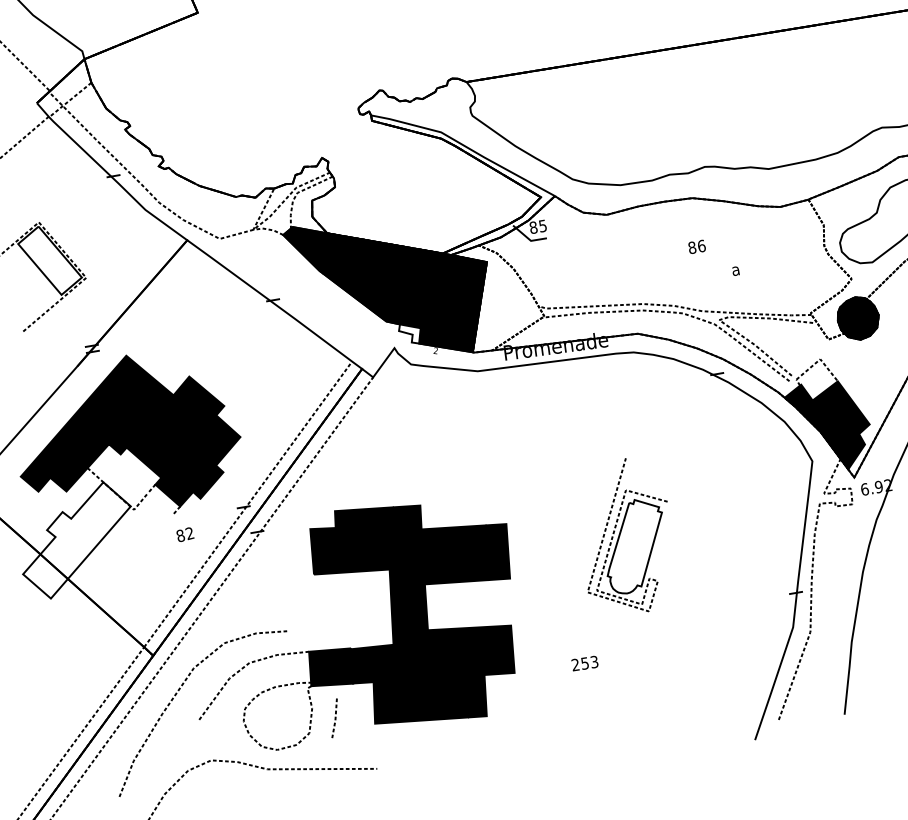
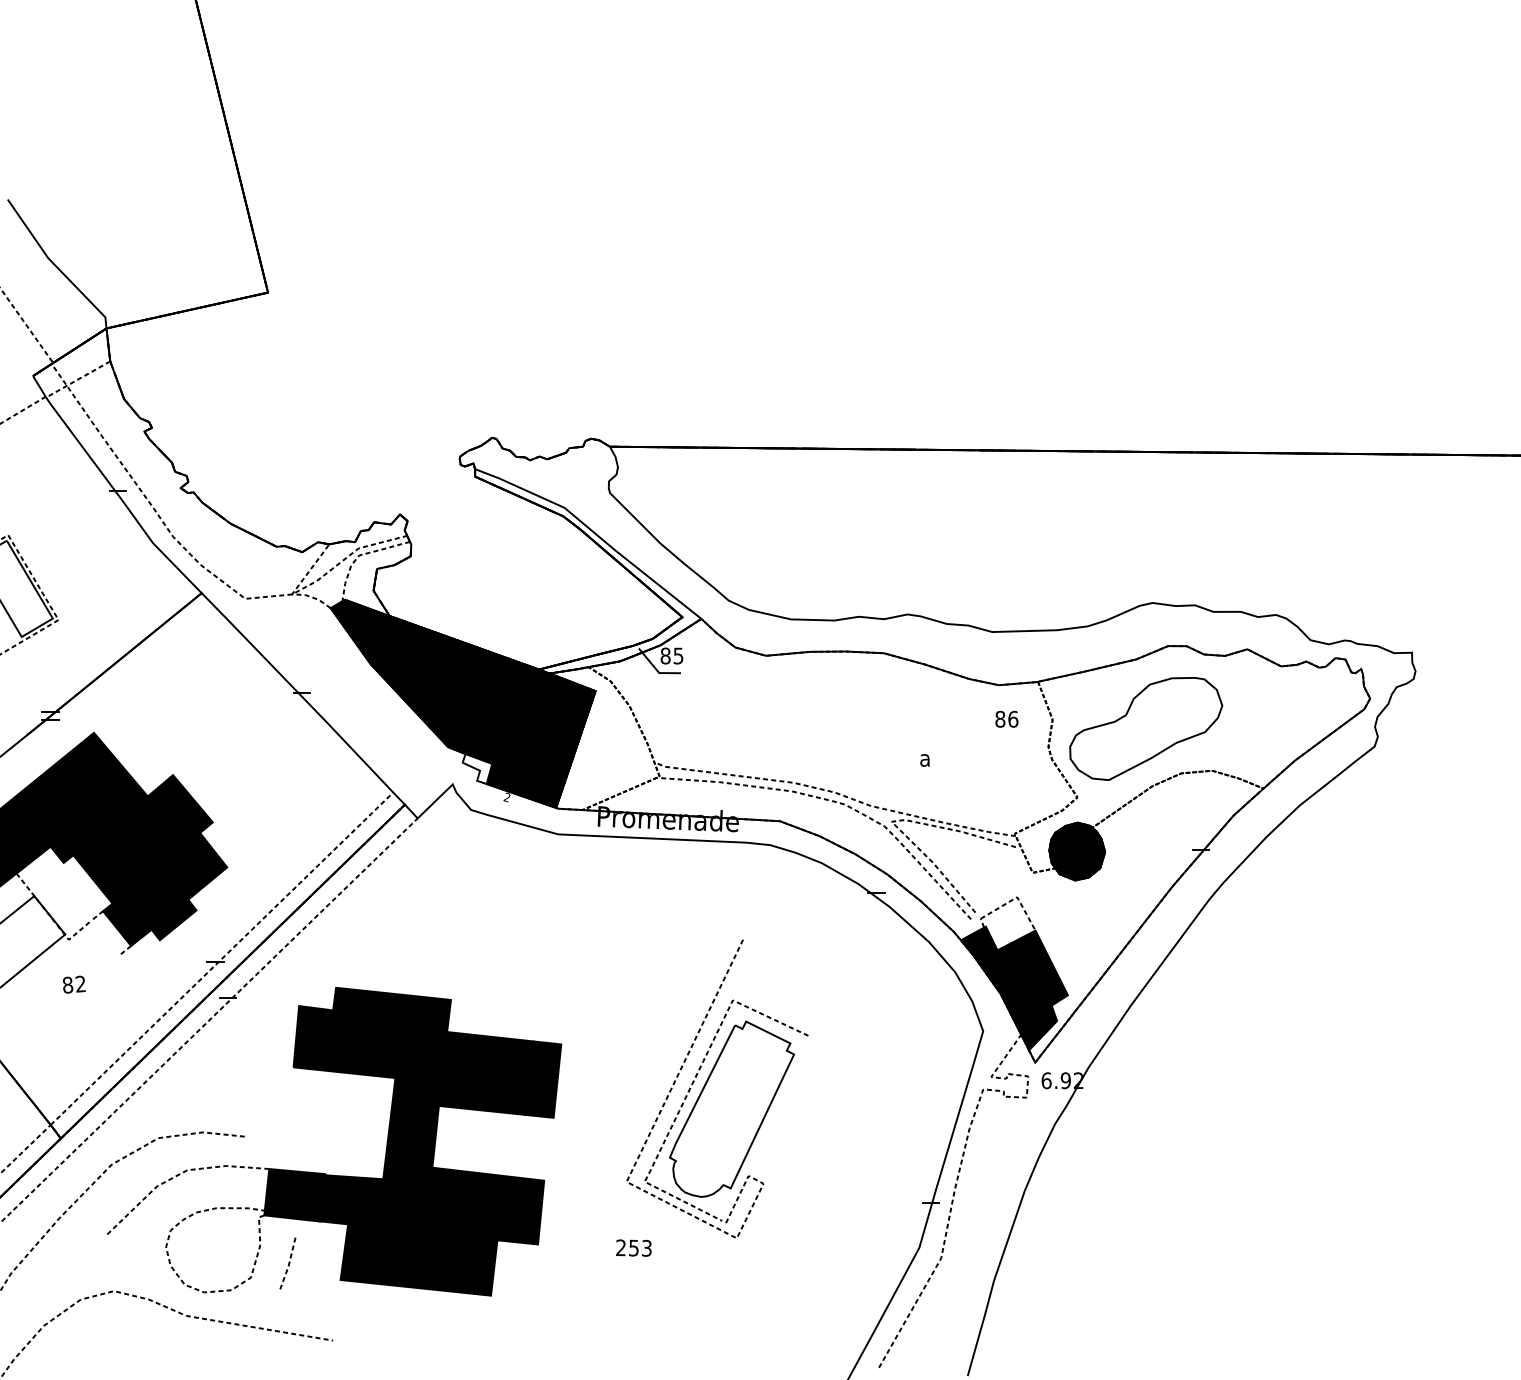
text: (696, 246) -> (1006, 718), moved
text: (185, 534) -> (74, 984), moved
part: (625, 536) -> (717, 1088), size x1.43

